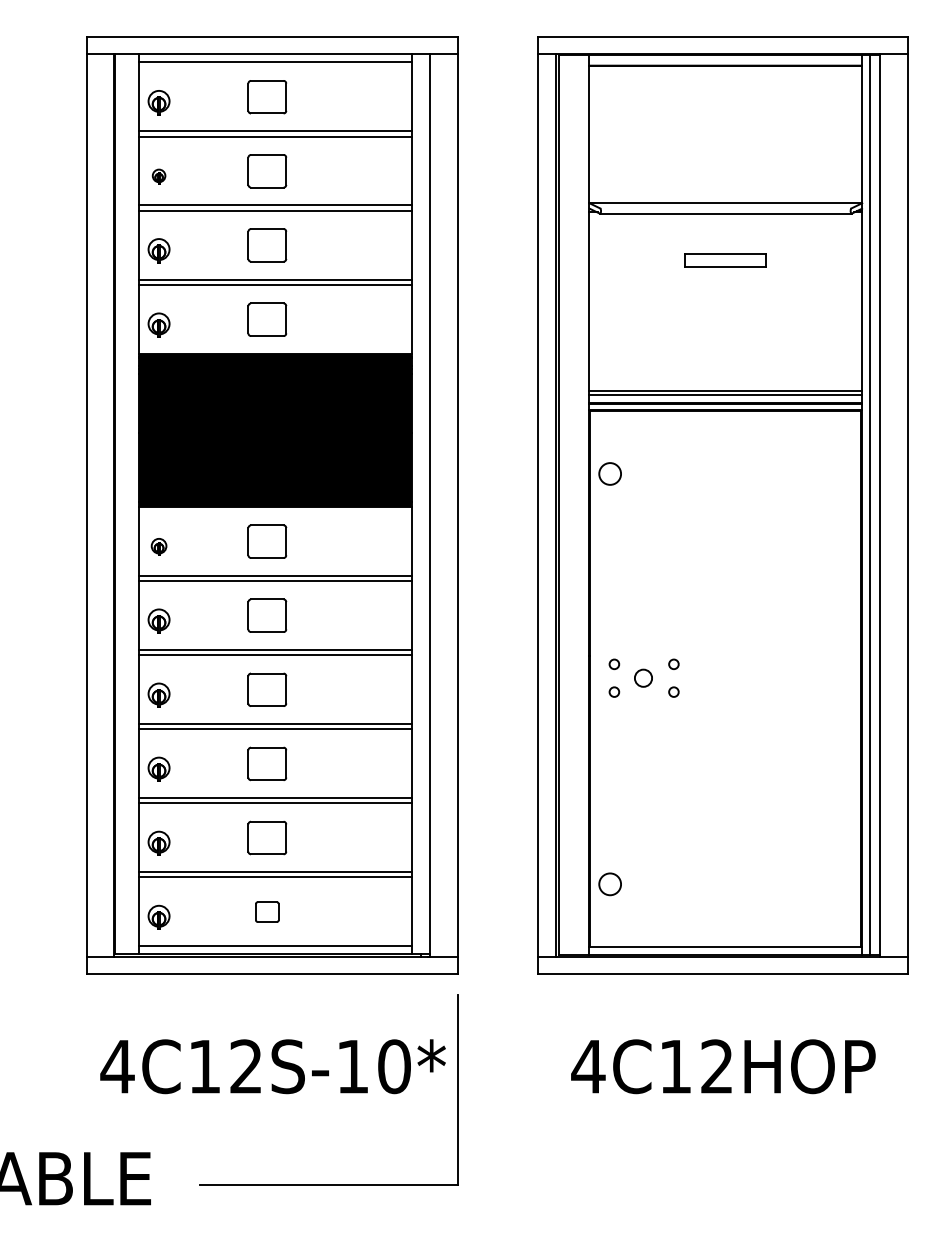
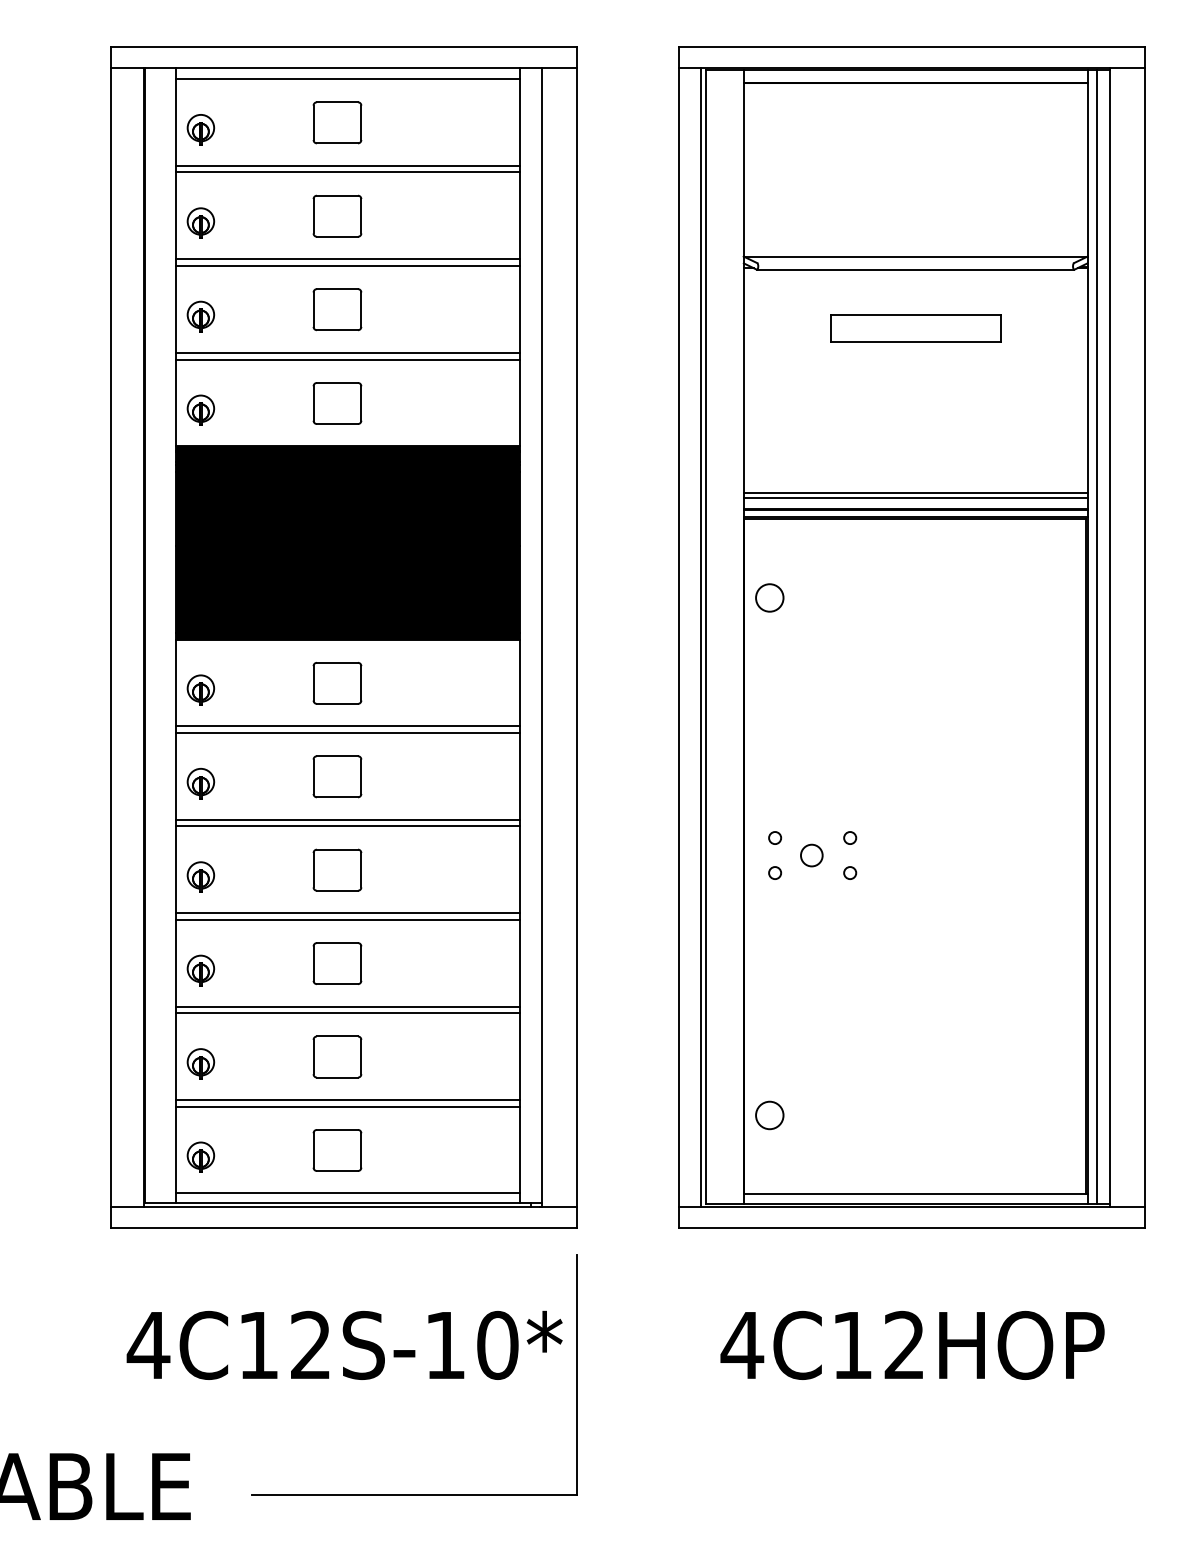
part: (158, 176) -> (200, 222), size x1.67
part: (725, 260) -> (915, 328), size x1.67
part: (158, 546) -> (200, 689), size x1.43
part: (267, 912) -> (337, 1150), size x1.67

